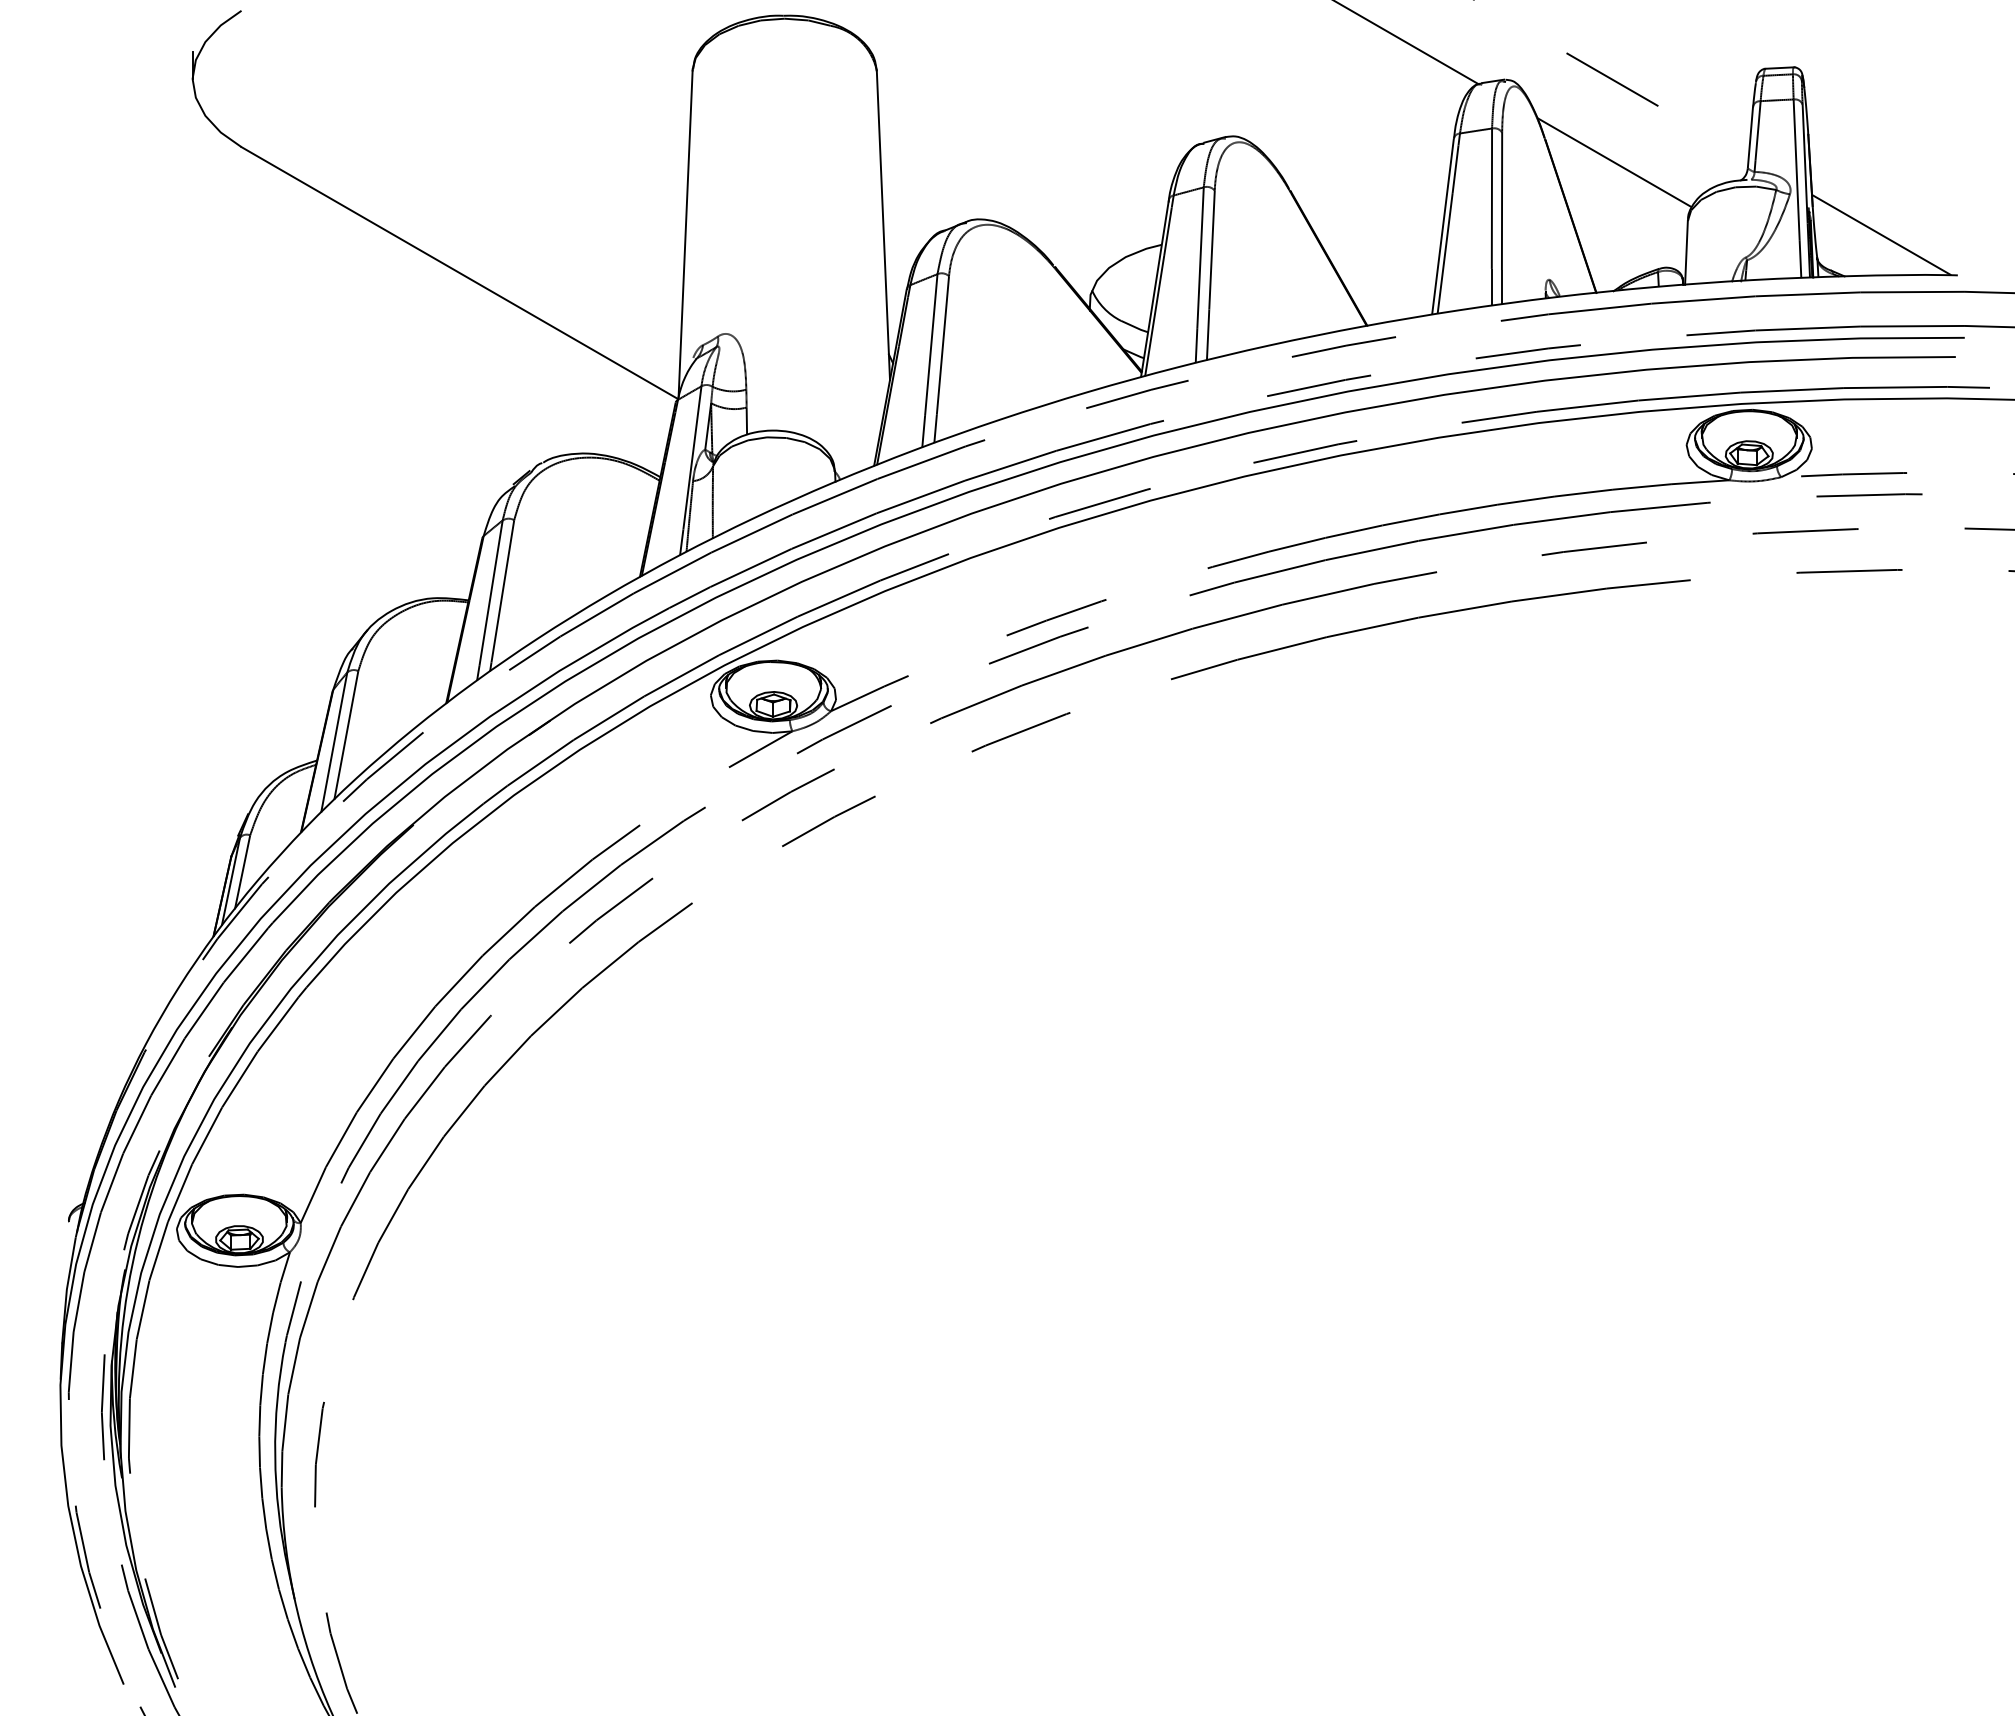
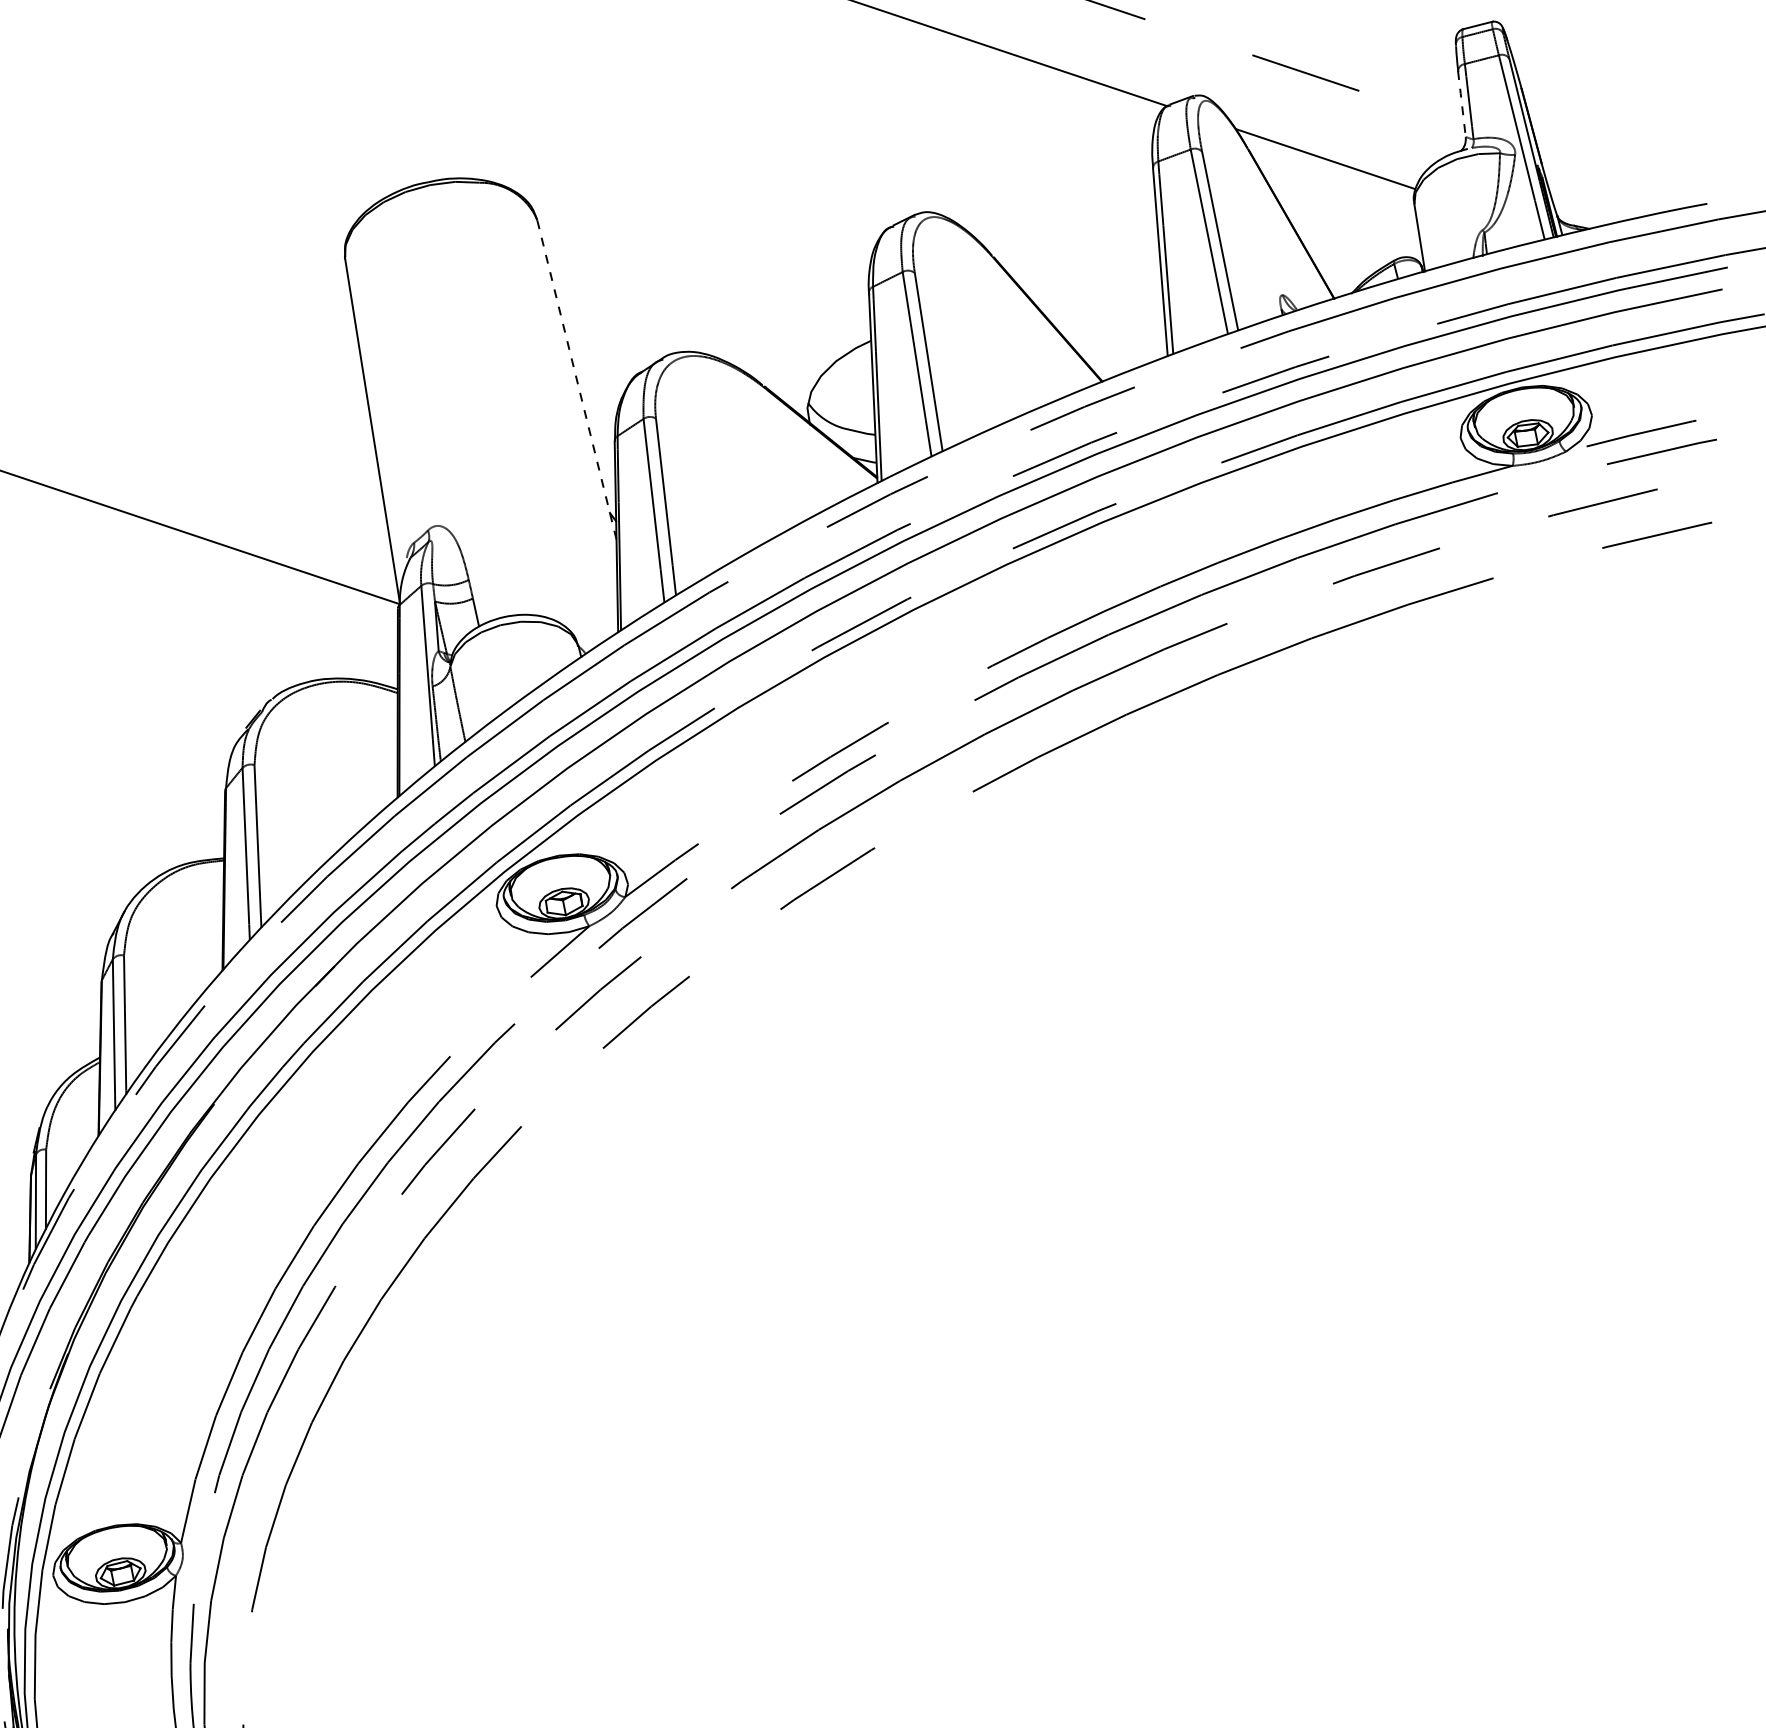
line: (1750, 137) -> (1461, 104), solid -> dashed
line: (883, 225) -> (576, 379), solid -> dashed
line: (1881, 234) -> (1619, 177), removed

